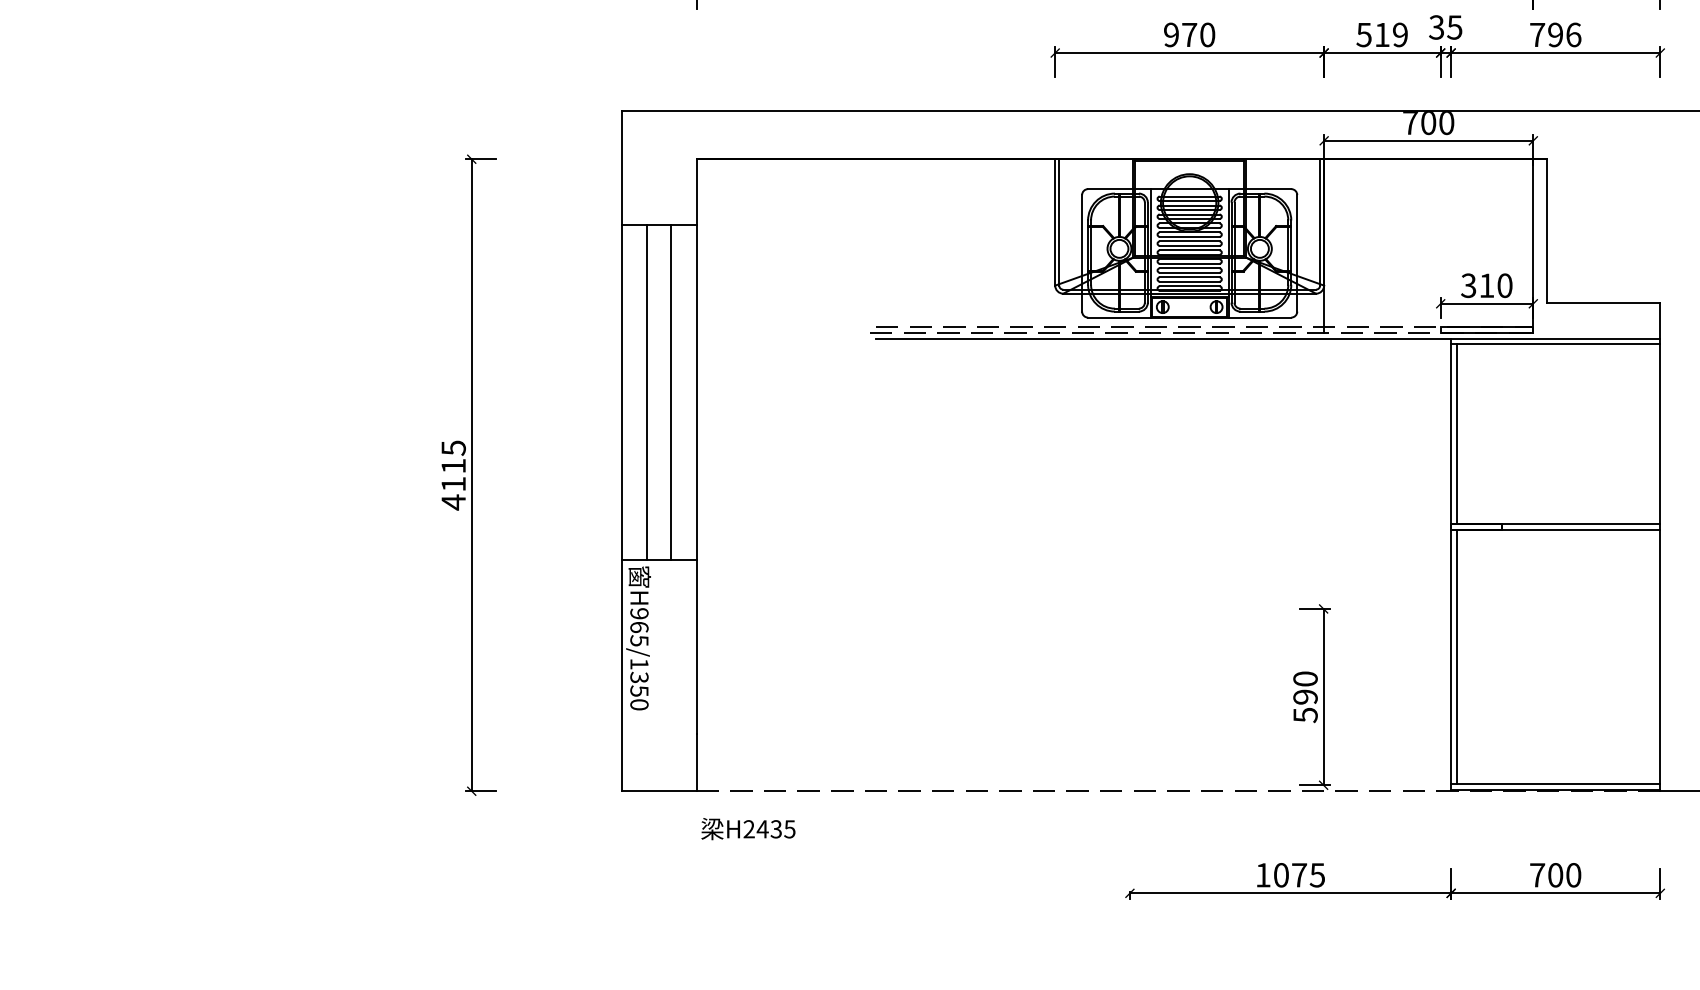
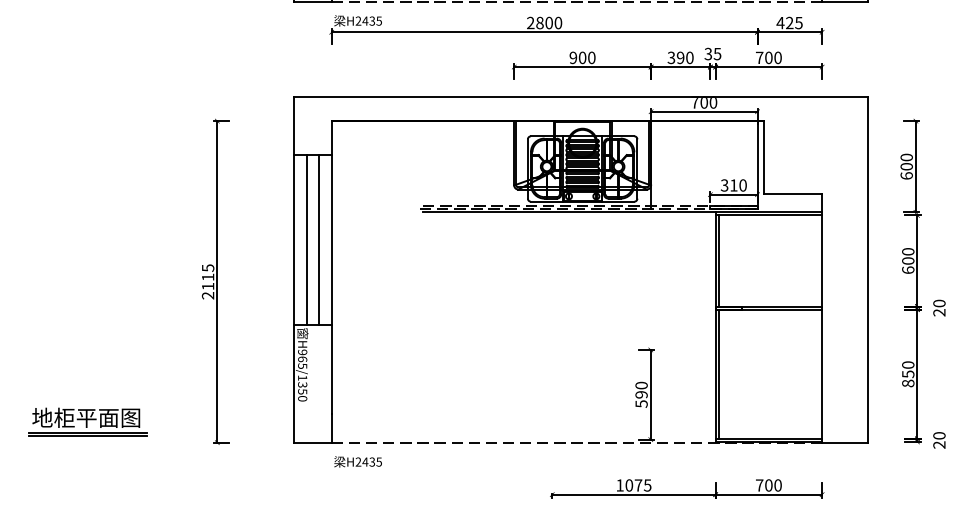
text: (1189, 34) -> (582, 57), 970 -> 900
text: (1381, 34) -> (680, 57), 519 -> 390
text: (1564, 34) -> (773, 57), 796 -> 700
text: (452, 501) -> (207, 295), 4115 -> 2115
part: (216, 749) -> (87, 421), added

